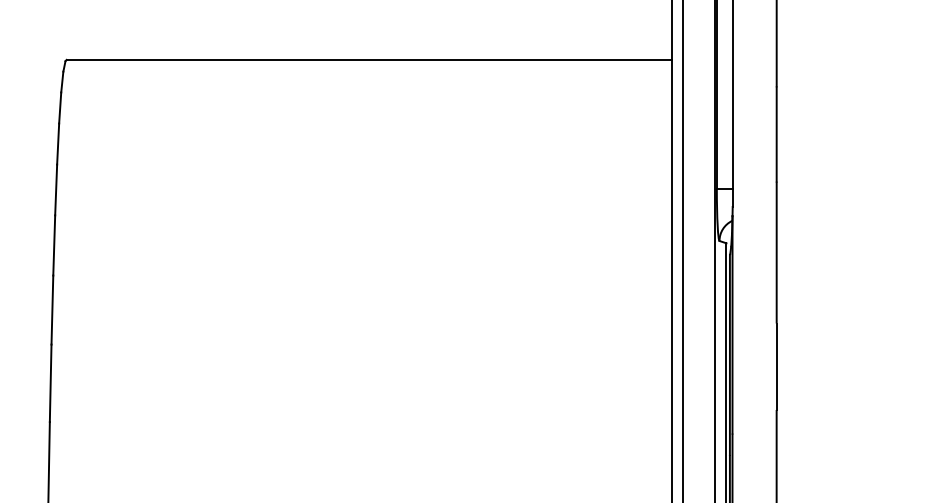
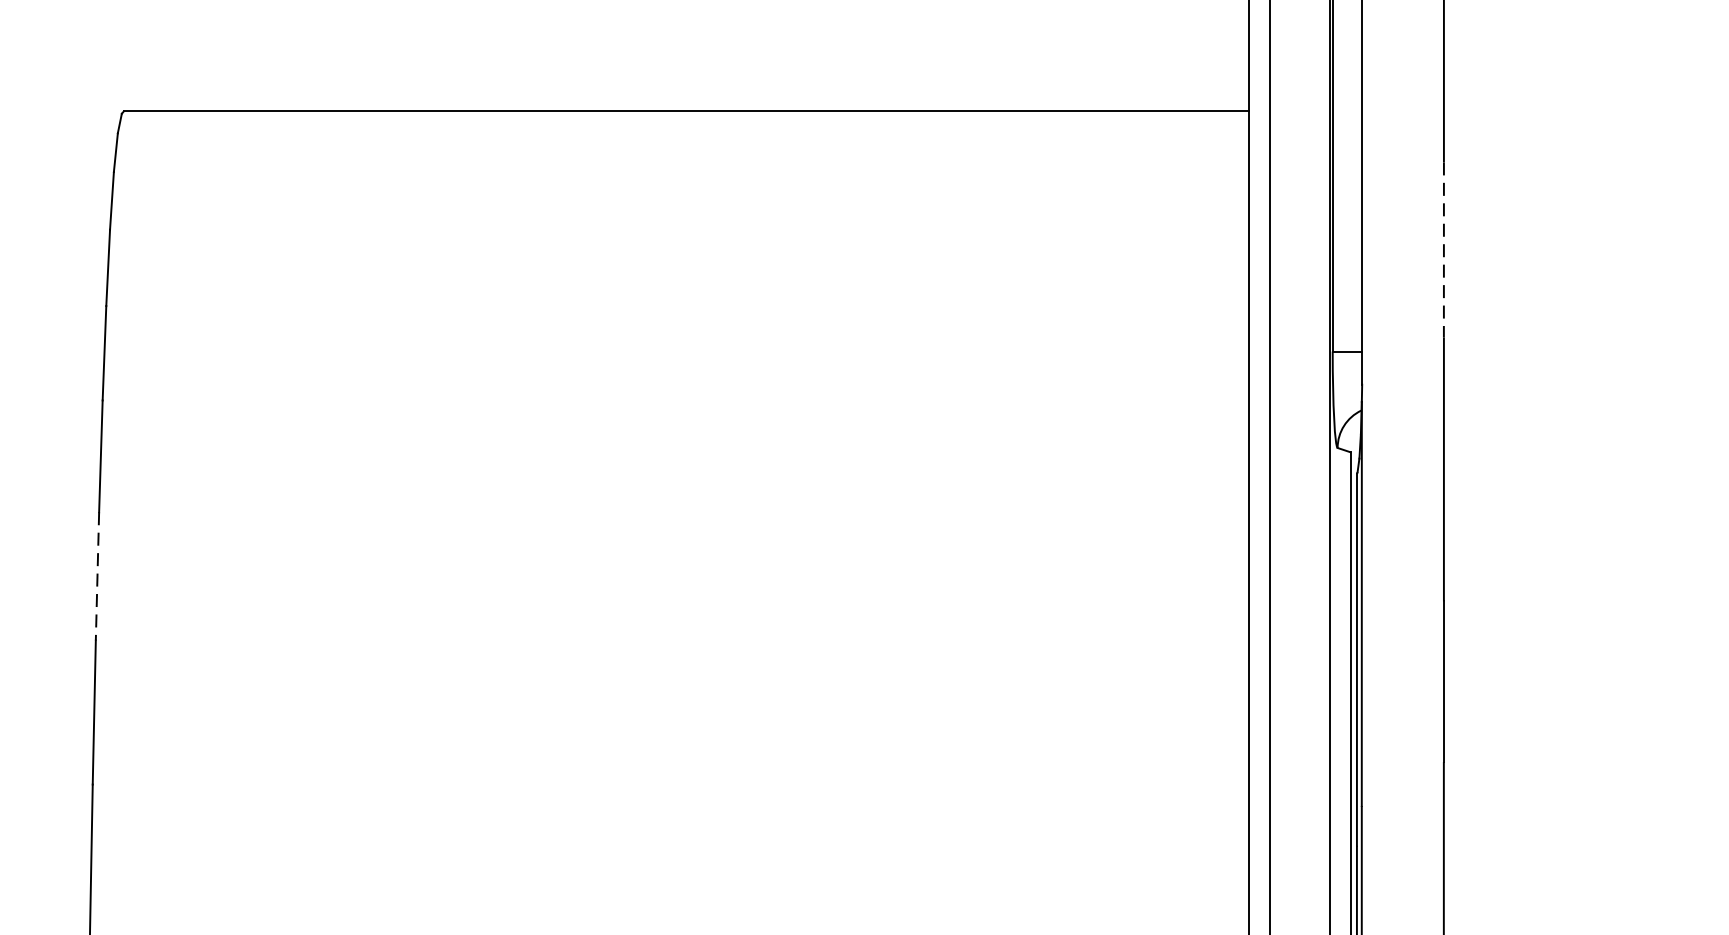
line: (776, 135) -> (1443, 251), solid -> dashed
line: (52, 310) -> (97, 577), solid -> dashed

